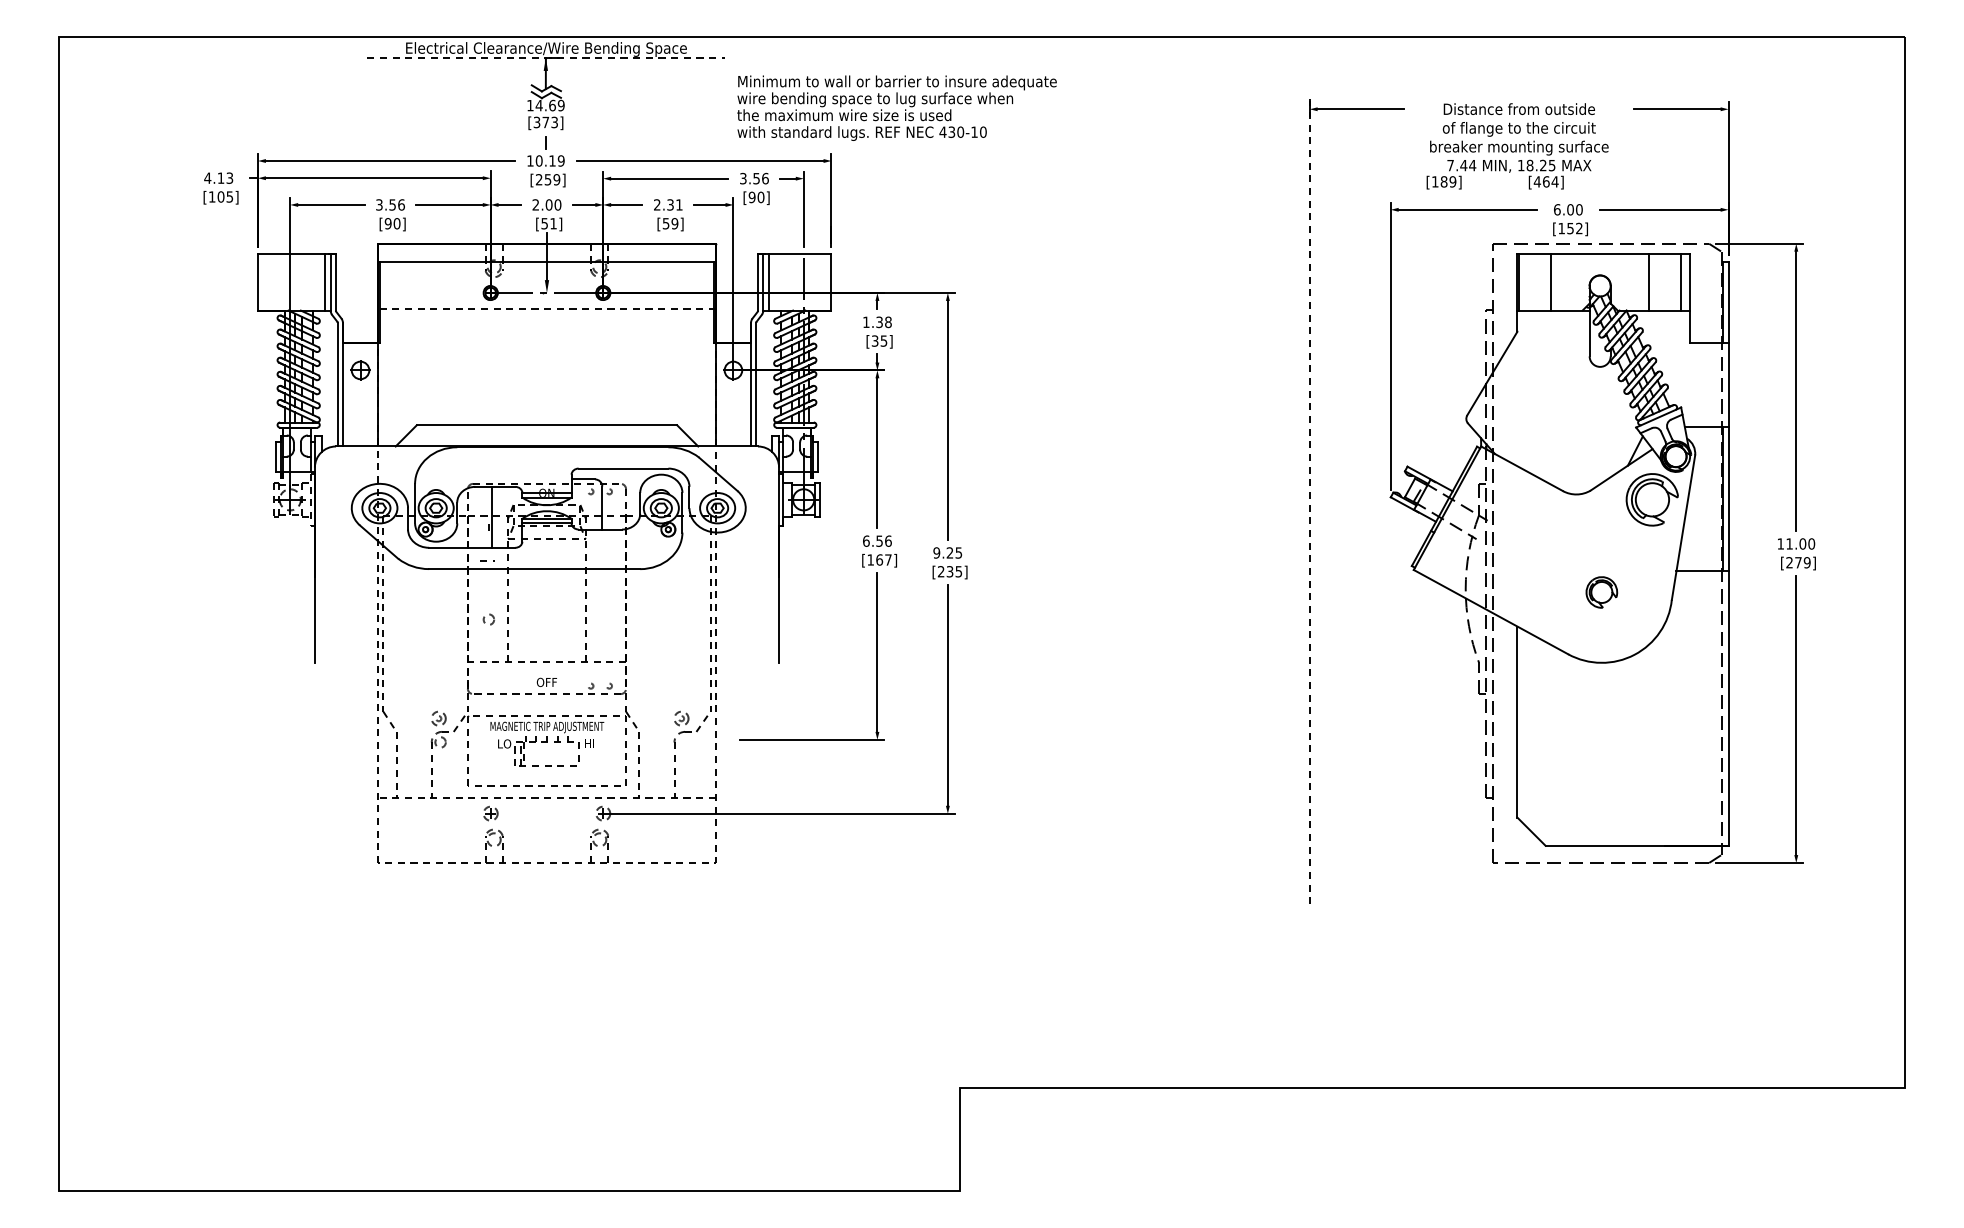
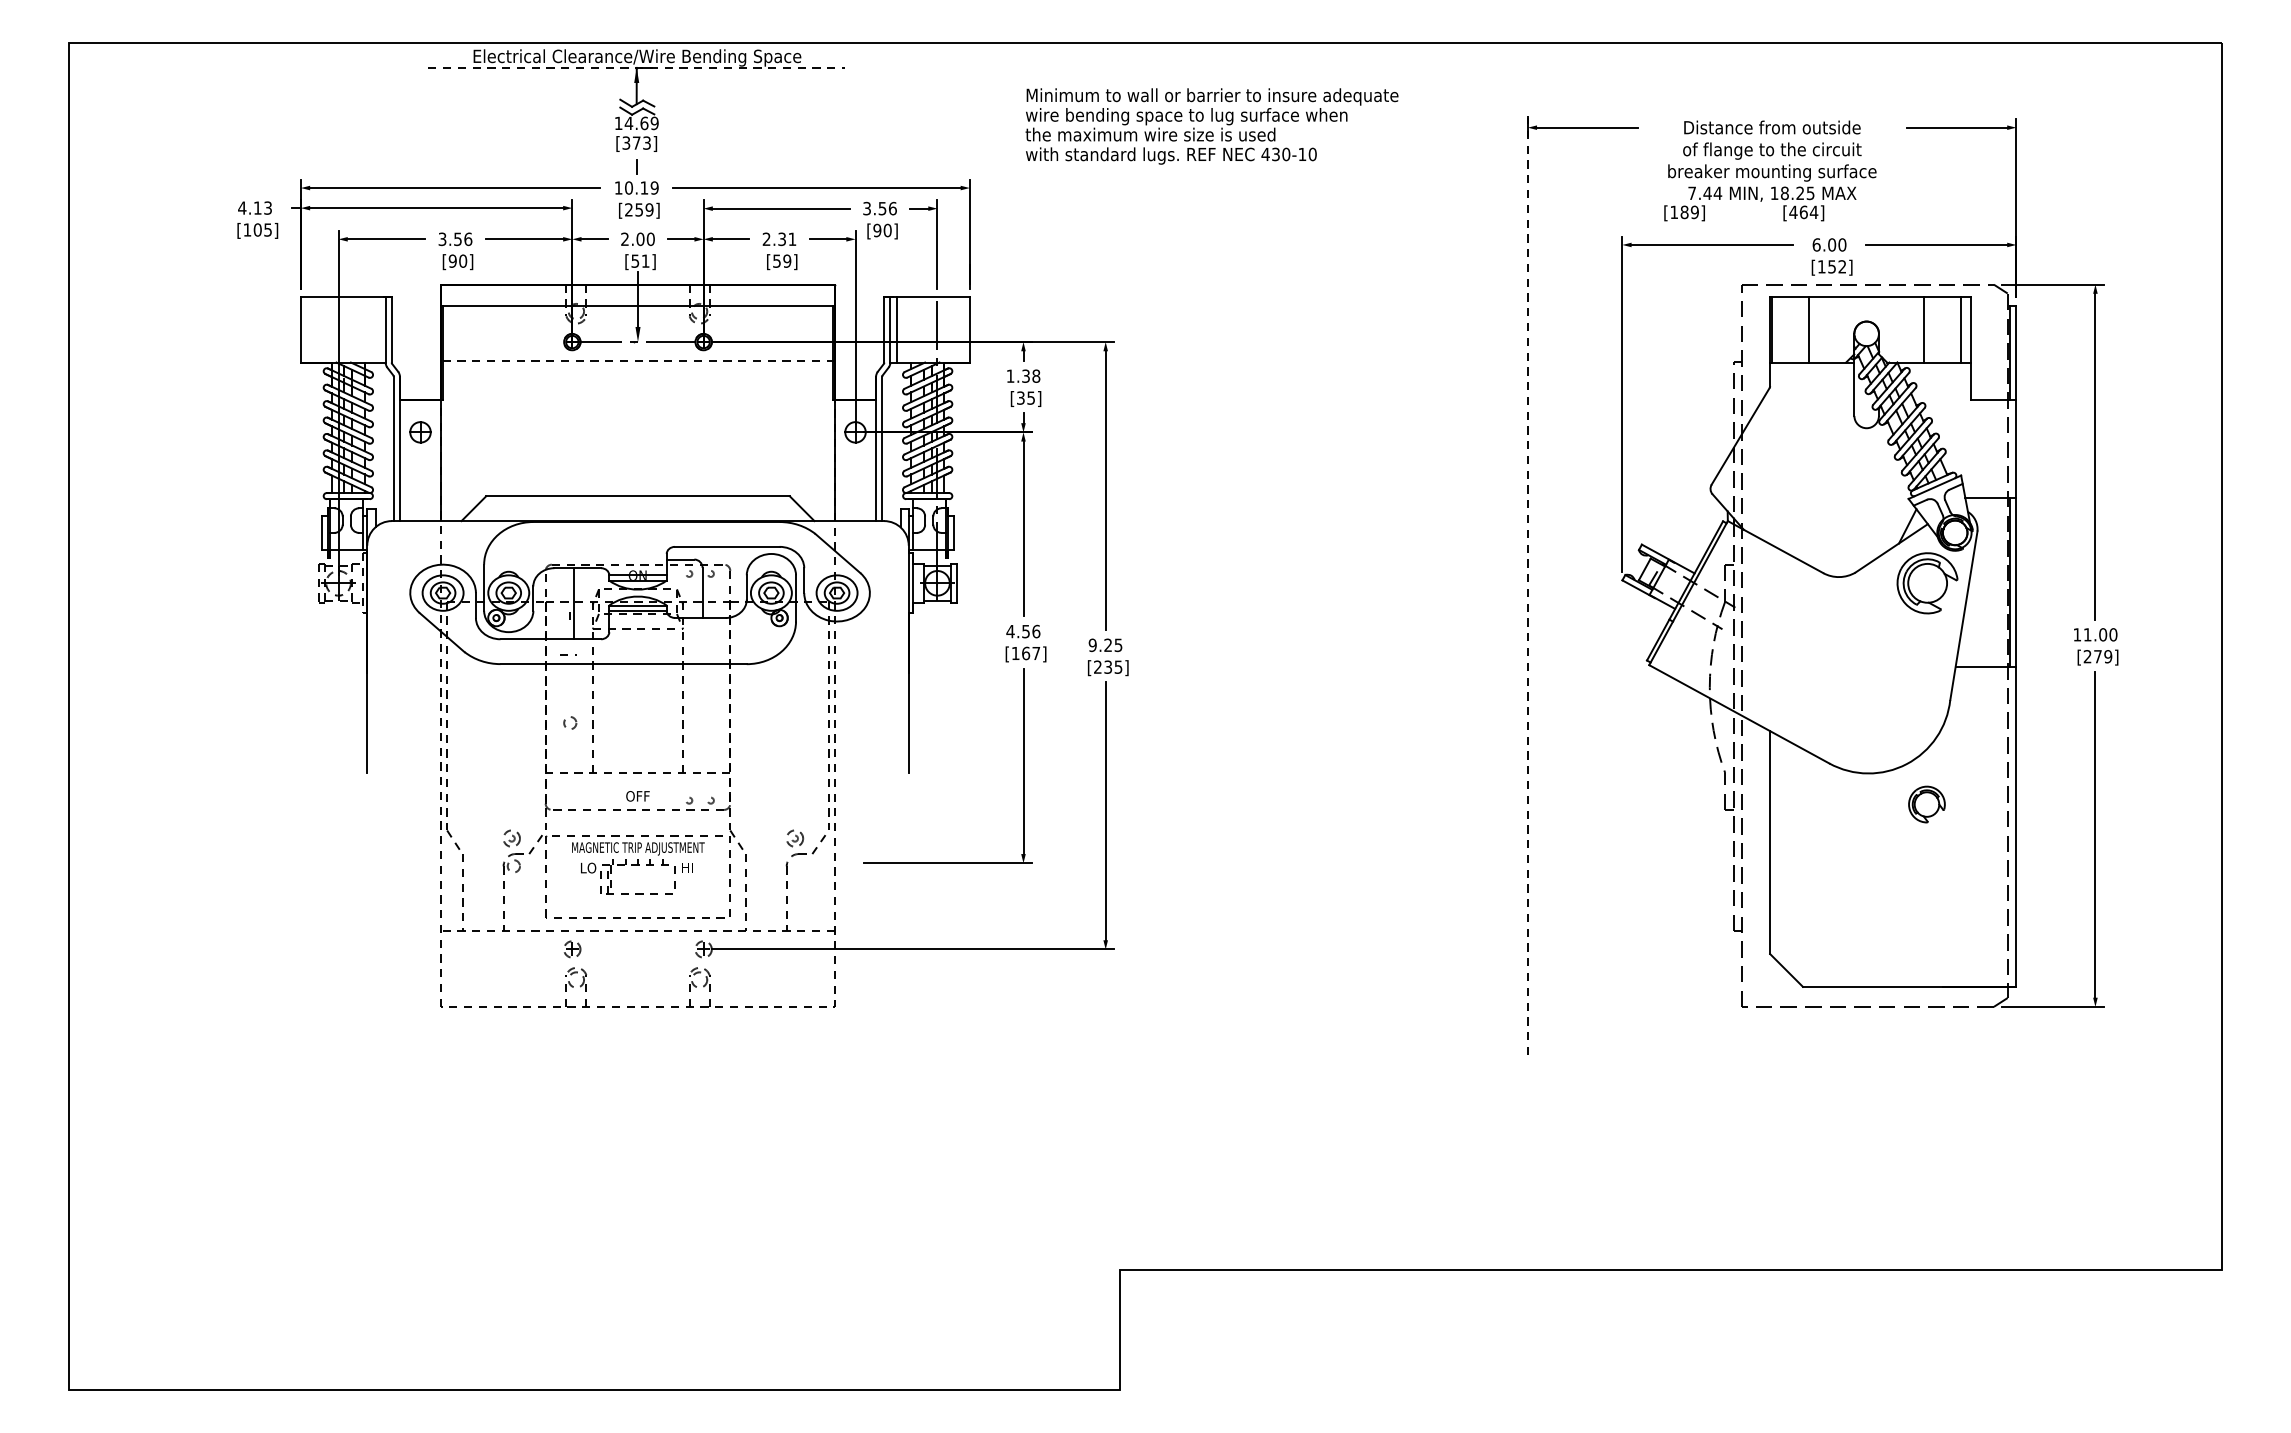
text: (896, 107) -> (1211, 125), moved
line: (325, 282) -> (379, 329), removed
text: (865, 540) -> (1009, 630), 6.56 -> 4.56
part: (1601, 592) -> (1926, 804), moved

